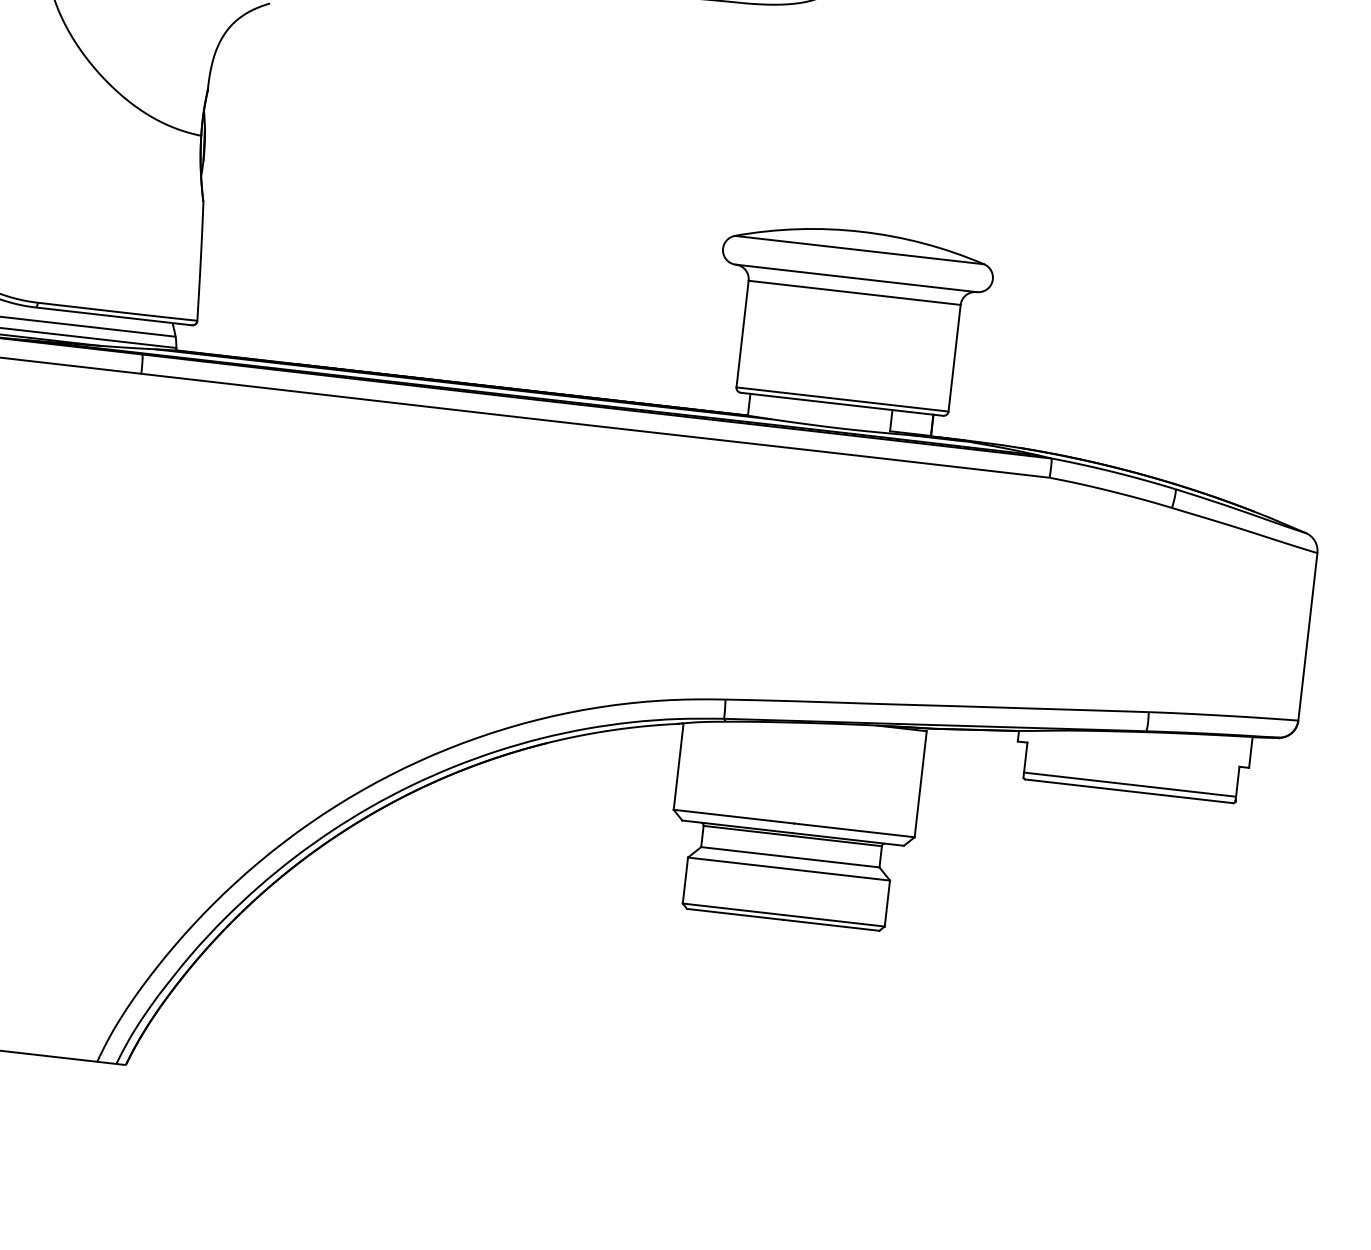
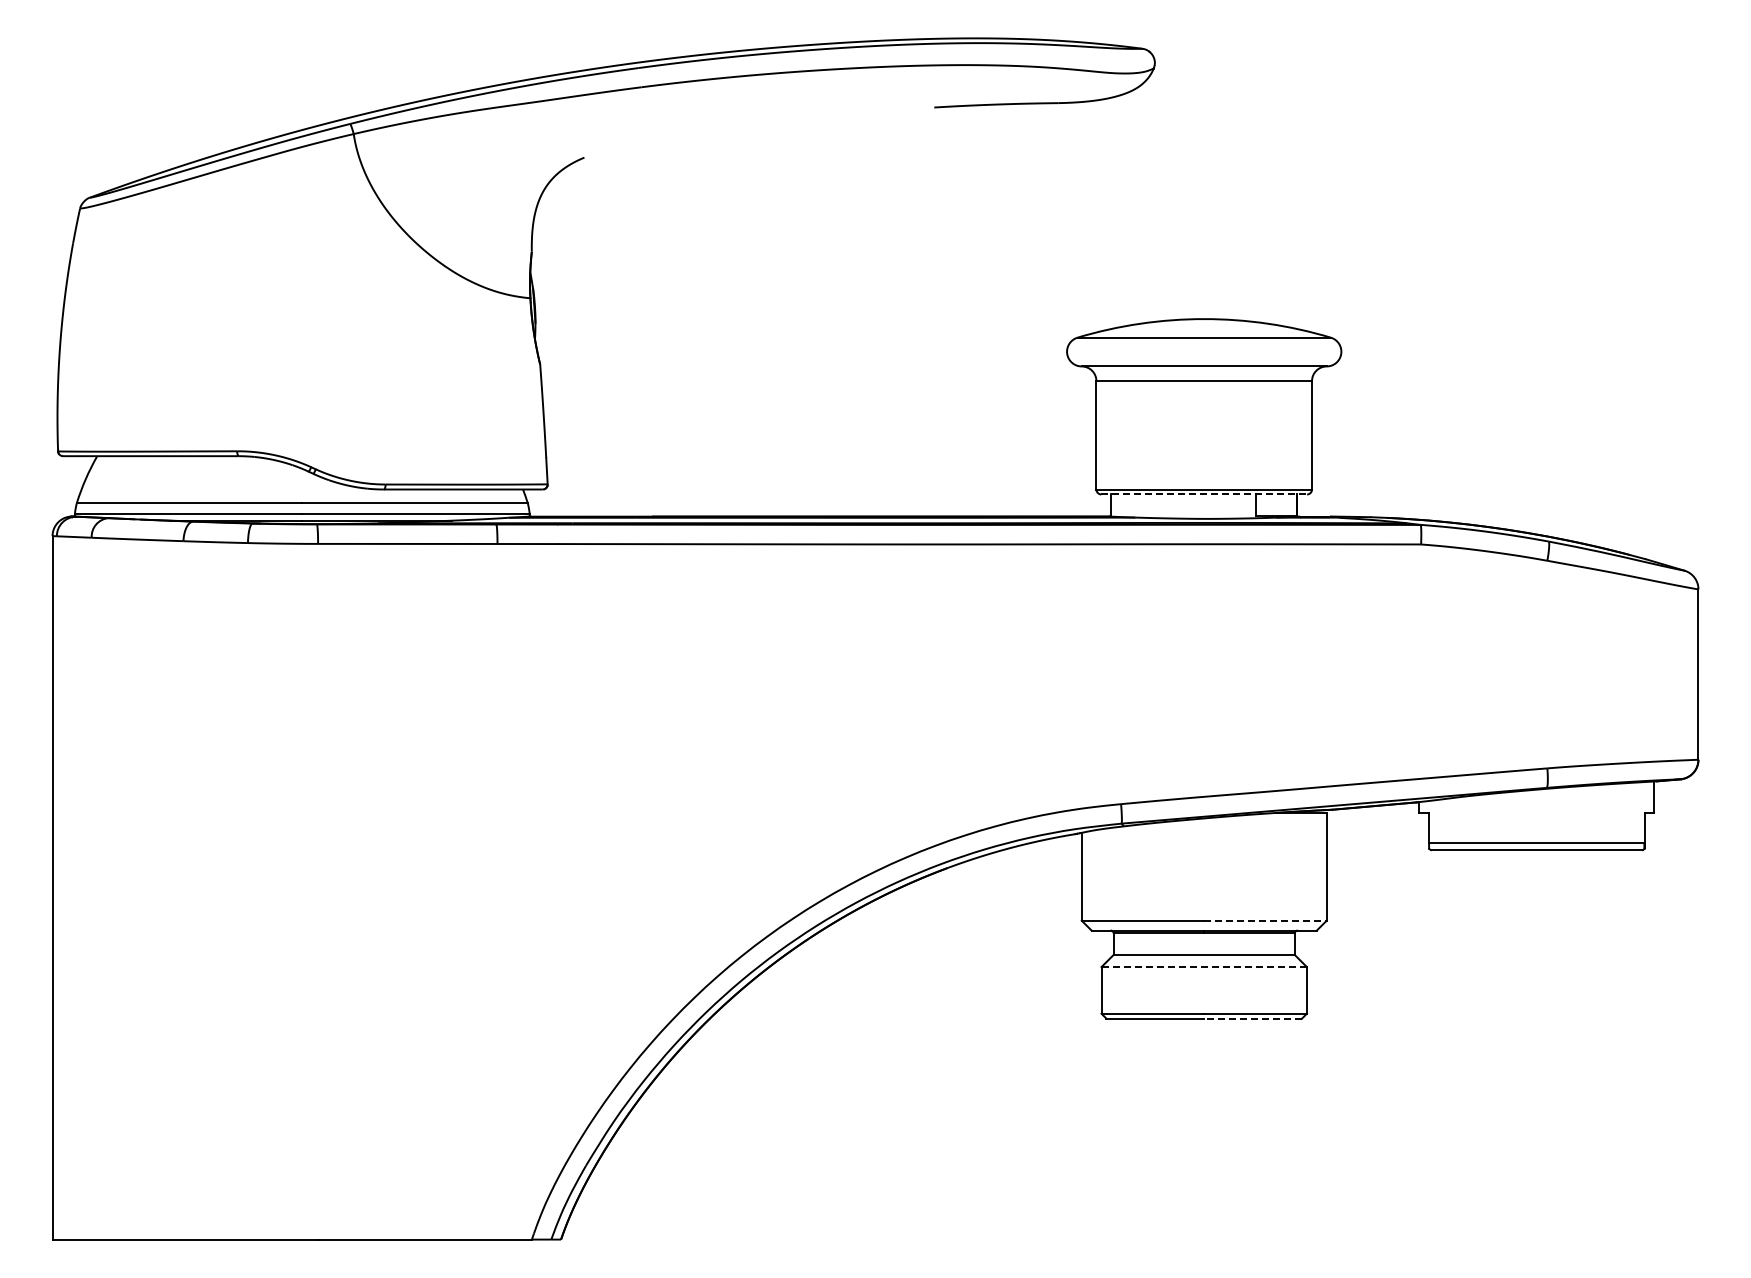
line: (842, 404) -> (1204, 494), solid -> dashed
line: (854, 830) -> (1265, 920), solid -> dashed
line: (789, 869) -> (1204, 967), solid -> dashed
line: (831, 925) -> (1253, 1018), solid -> dashed

